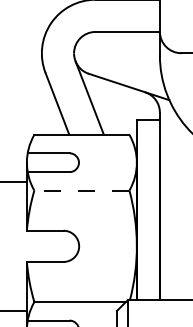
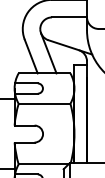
line: (81, 190) -> (44, 103), dashed -> solid

